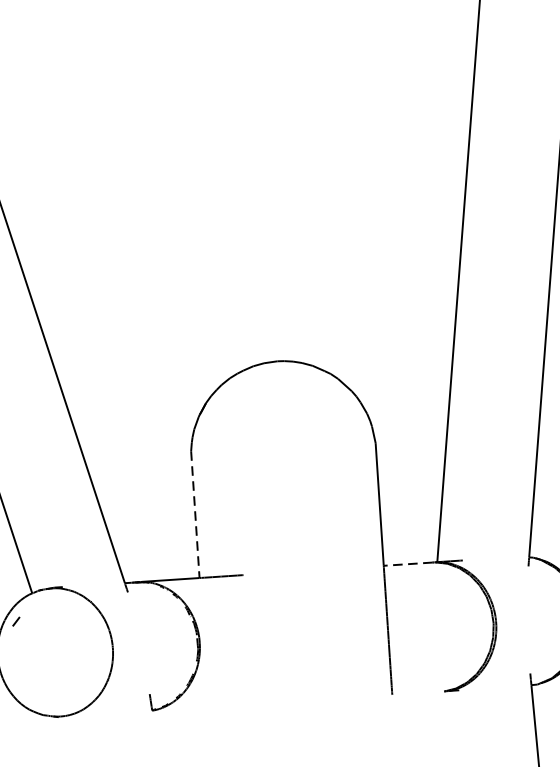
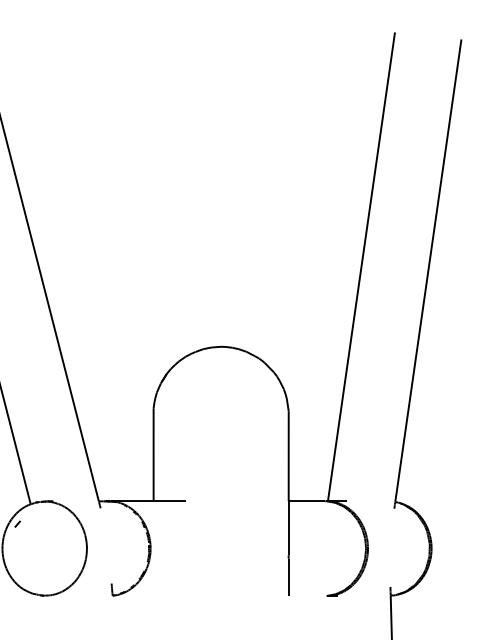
line: (195, 515) -> (153, 455), dashed -> solid
line: (408, 564) -> (306, 501), dashed -> solid

